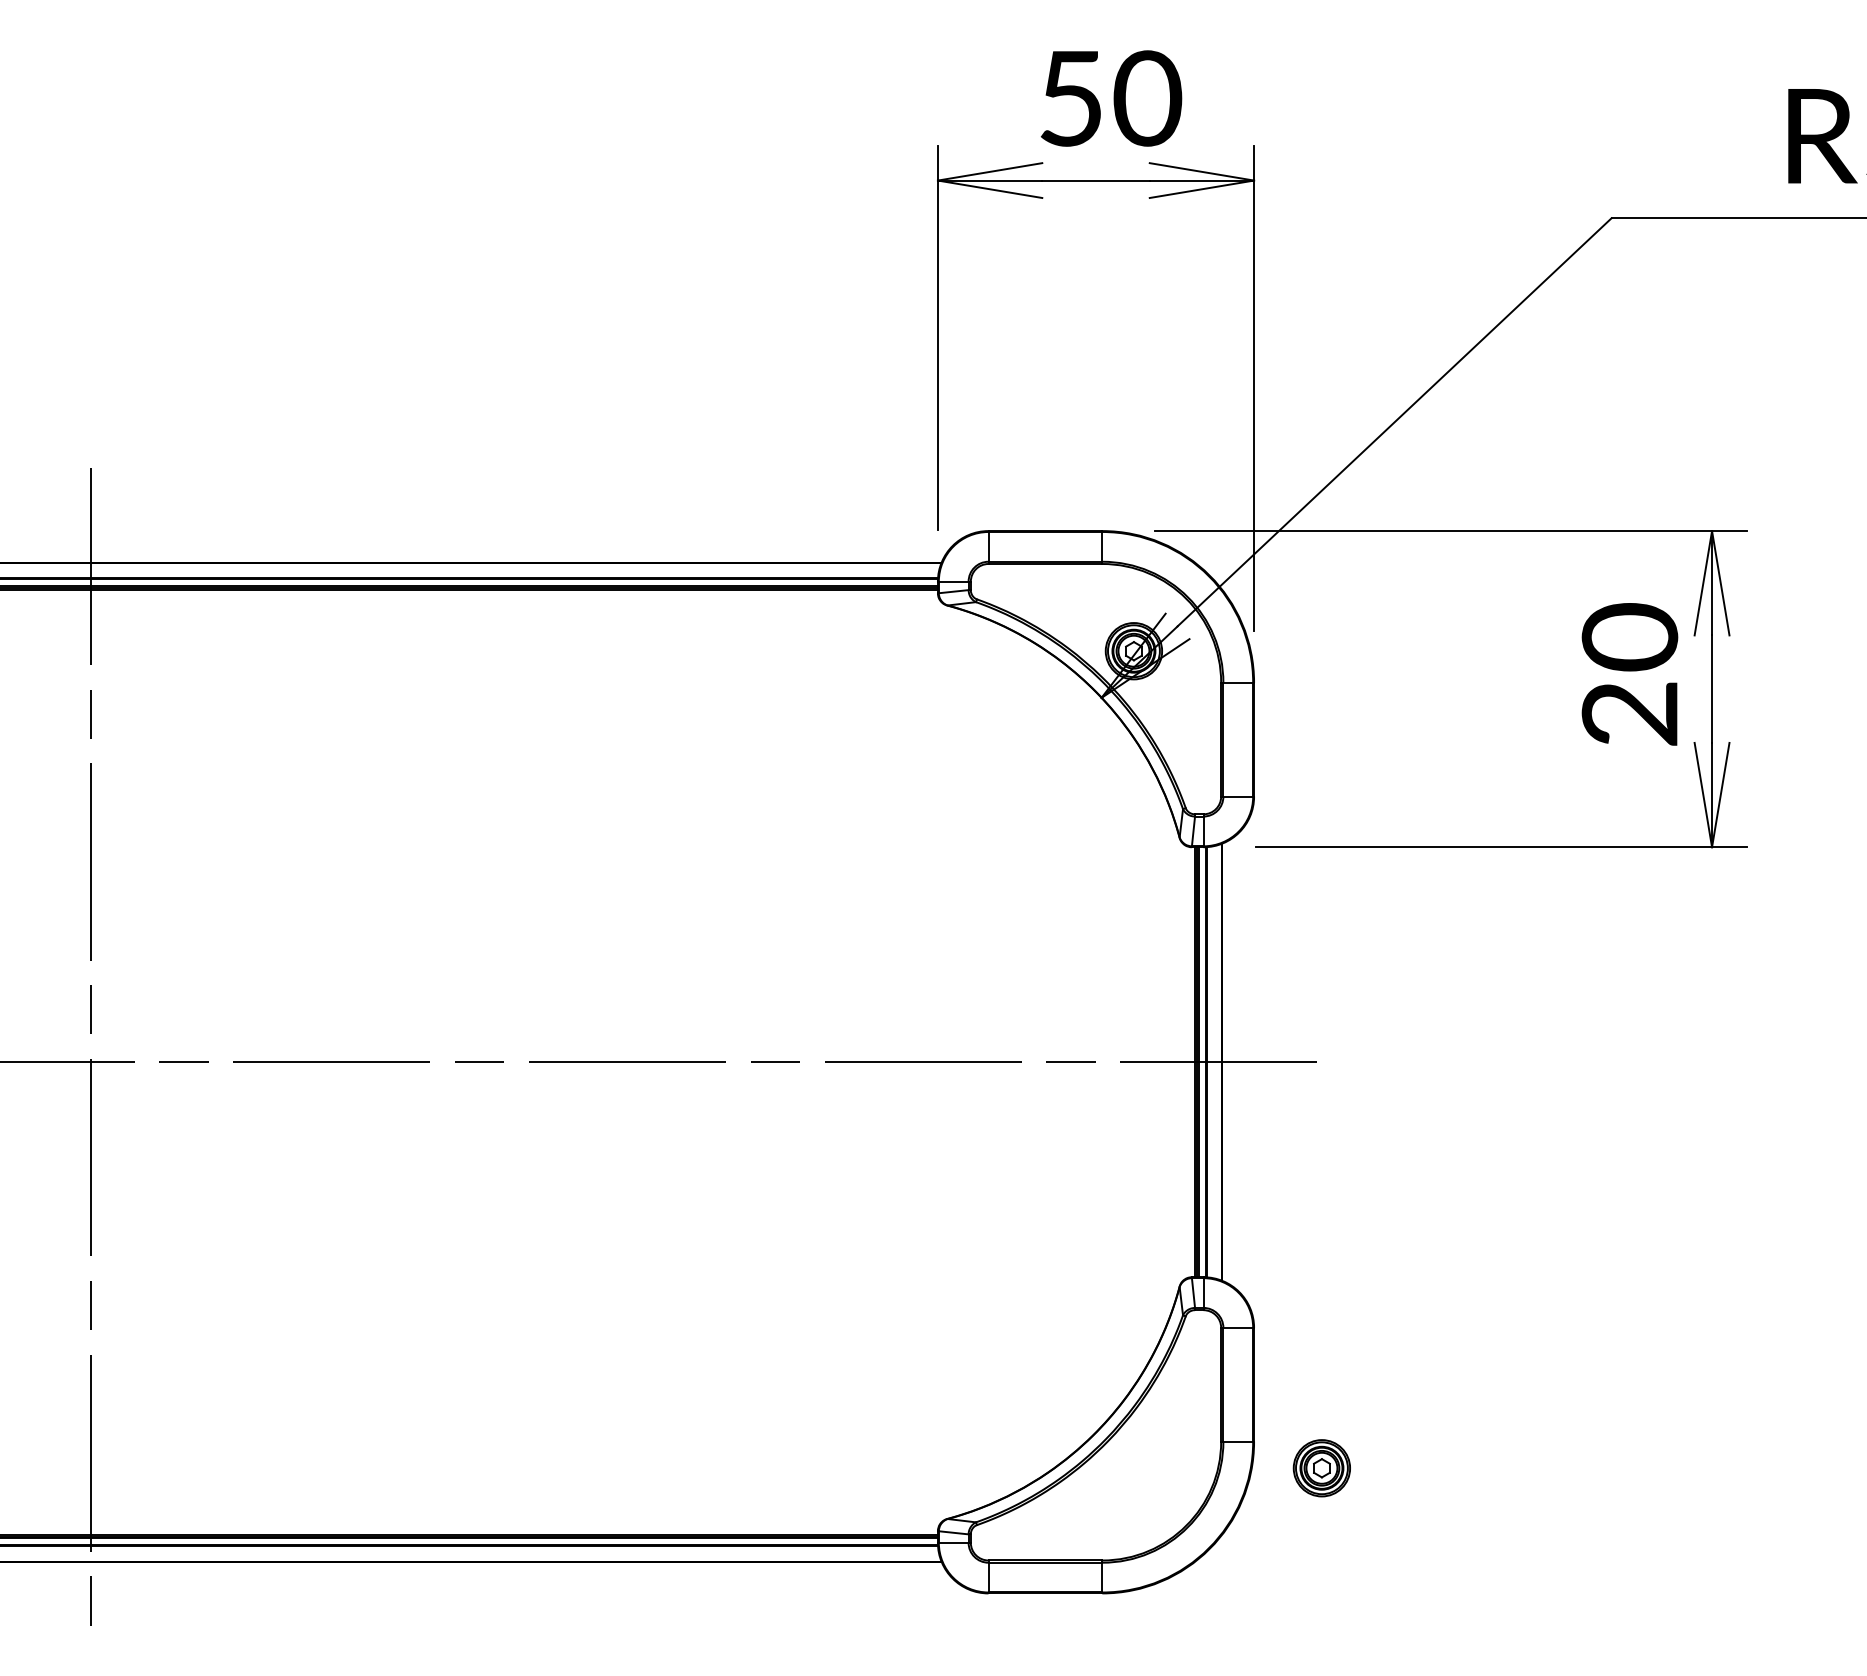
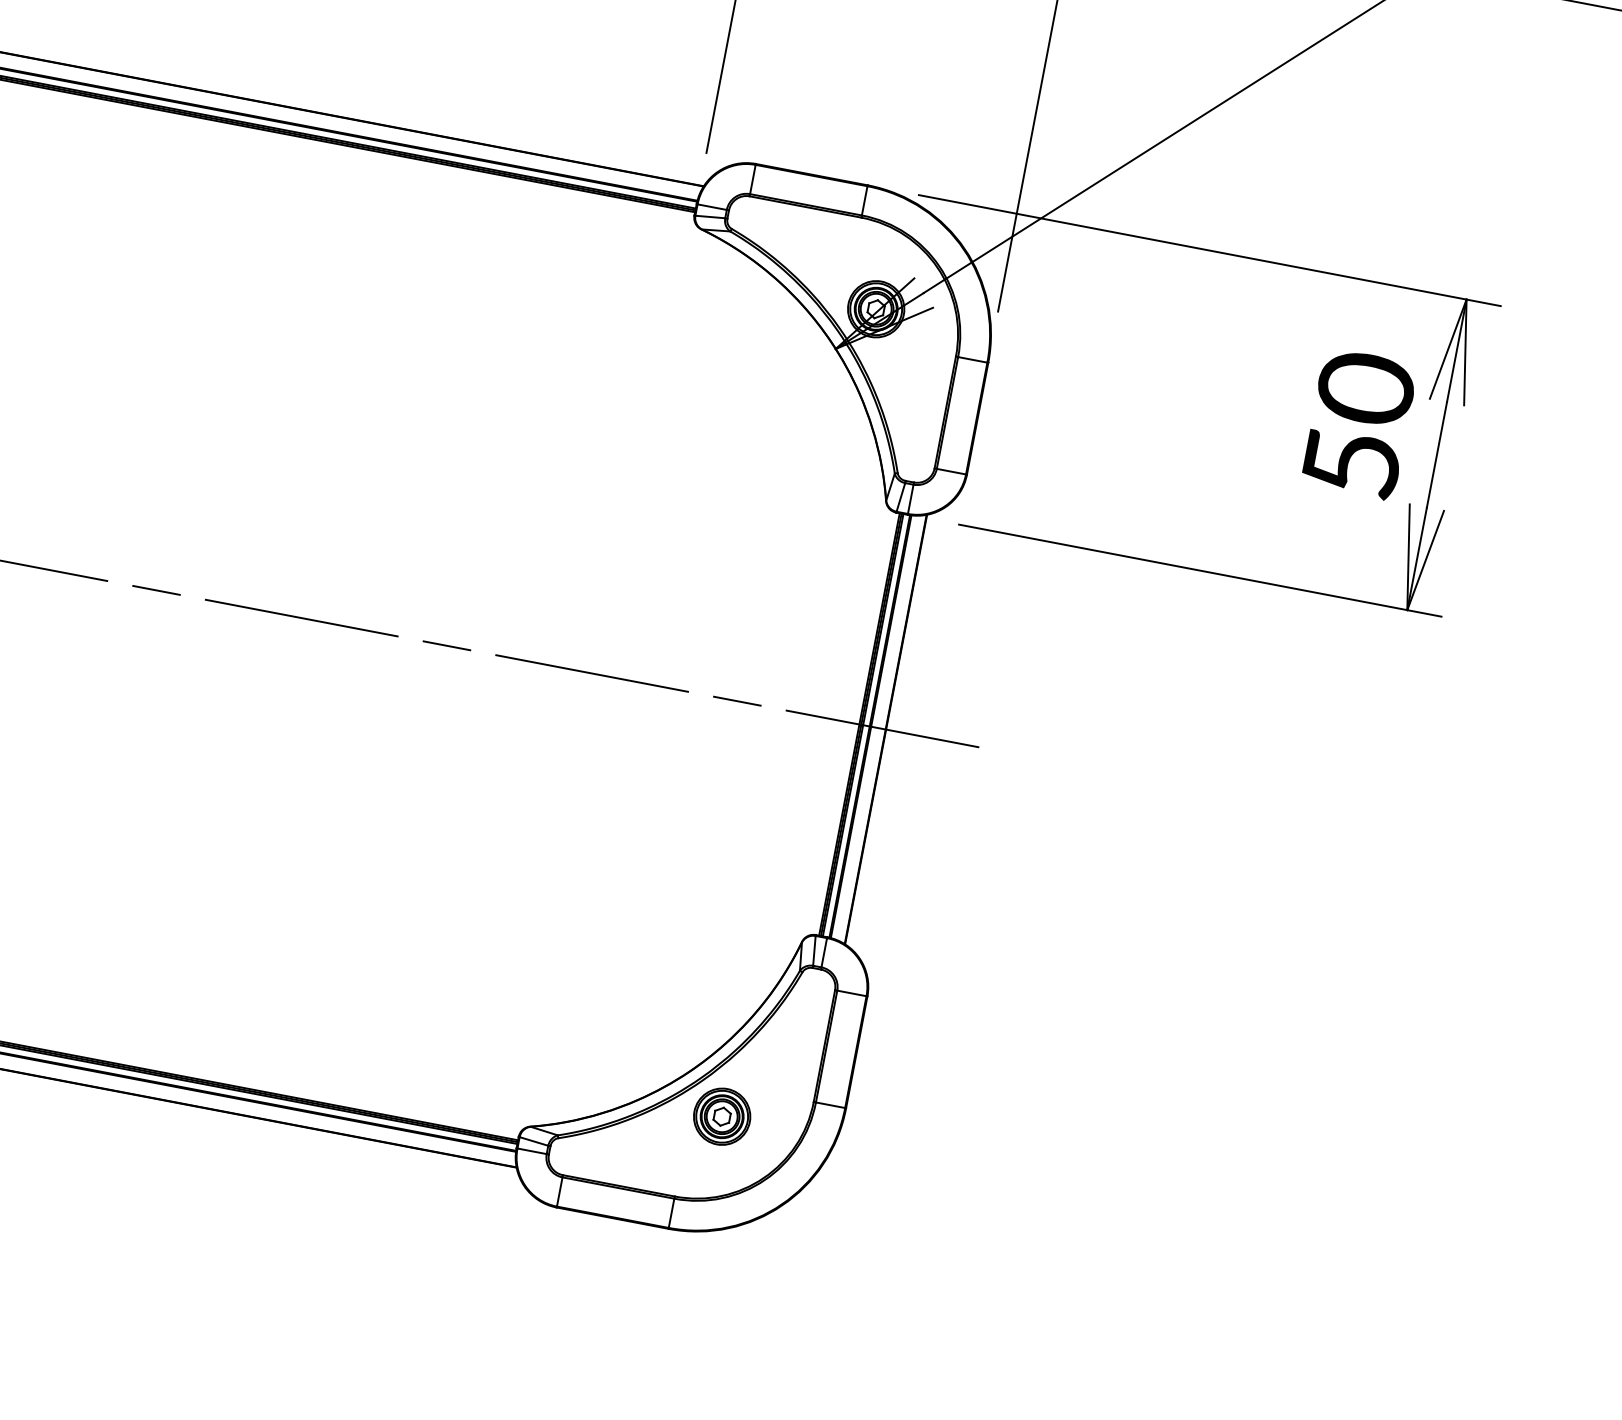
text: (1629, 713) -> (1351, 463), 20 -> 50
part: (1321, 1468) -> (721, 1116), moved

